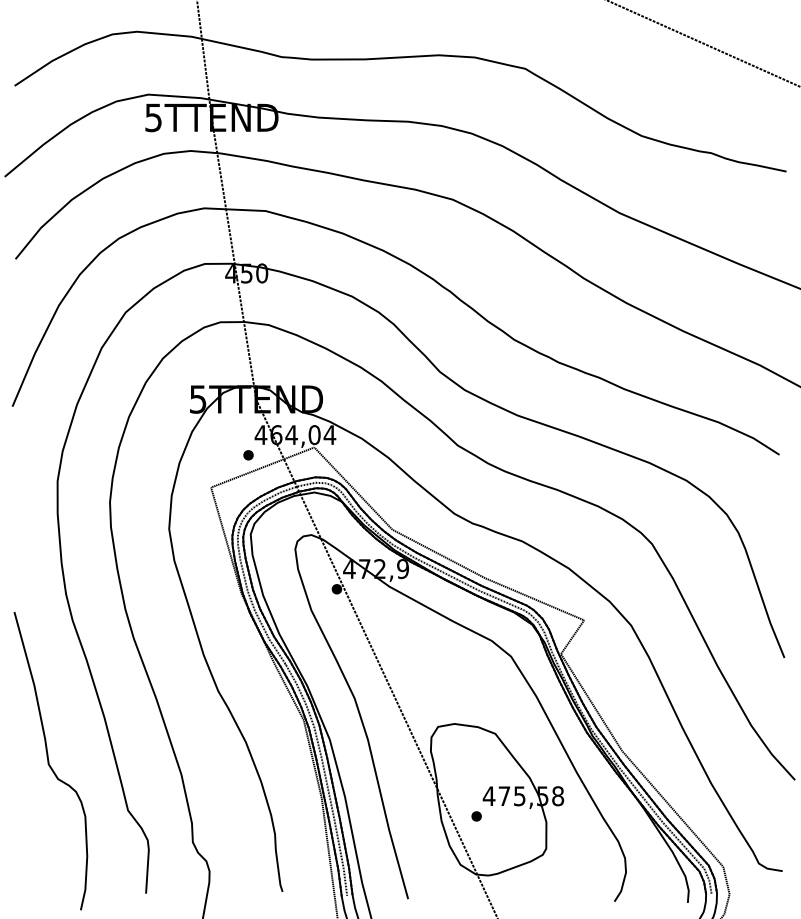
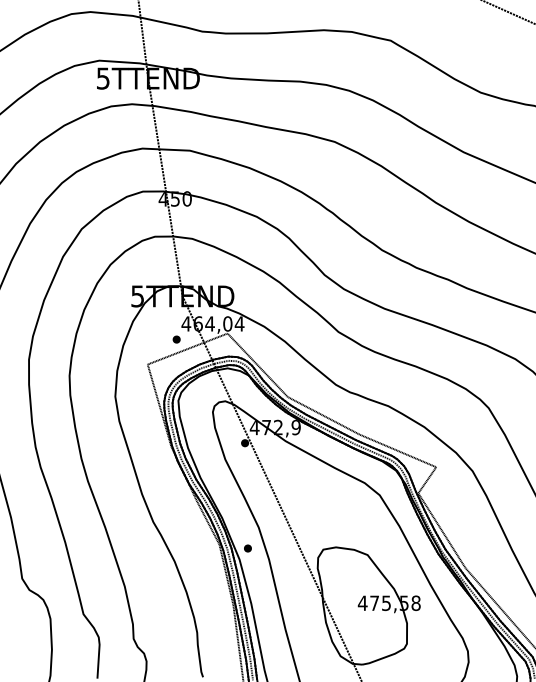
part: (476, 816) -> (247, 548), moved

